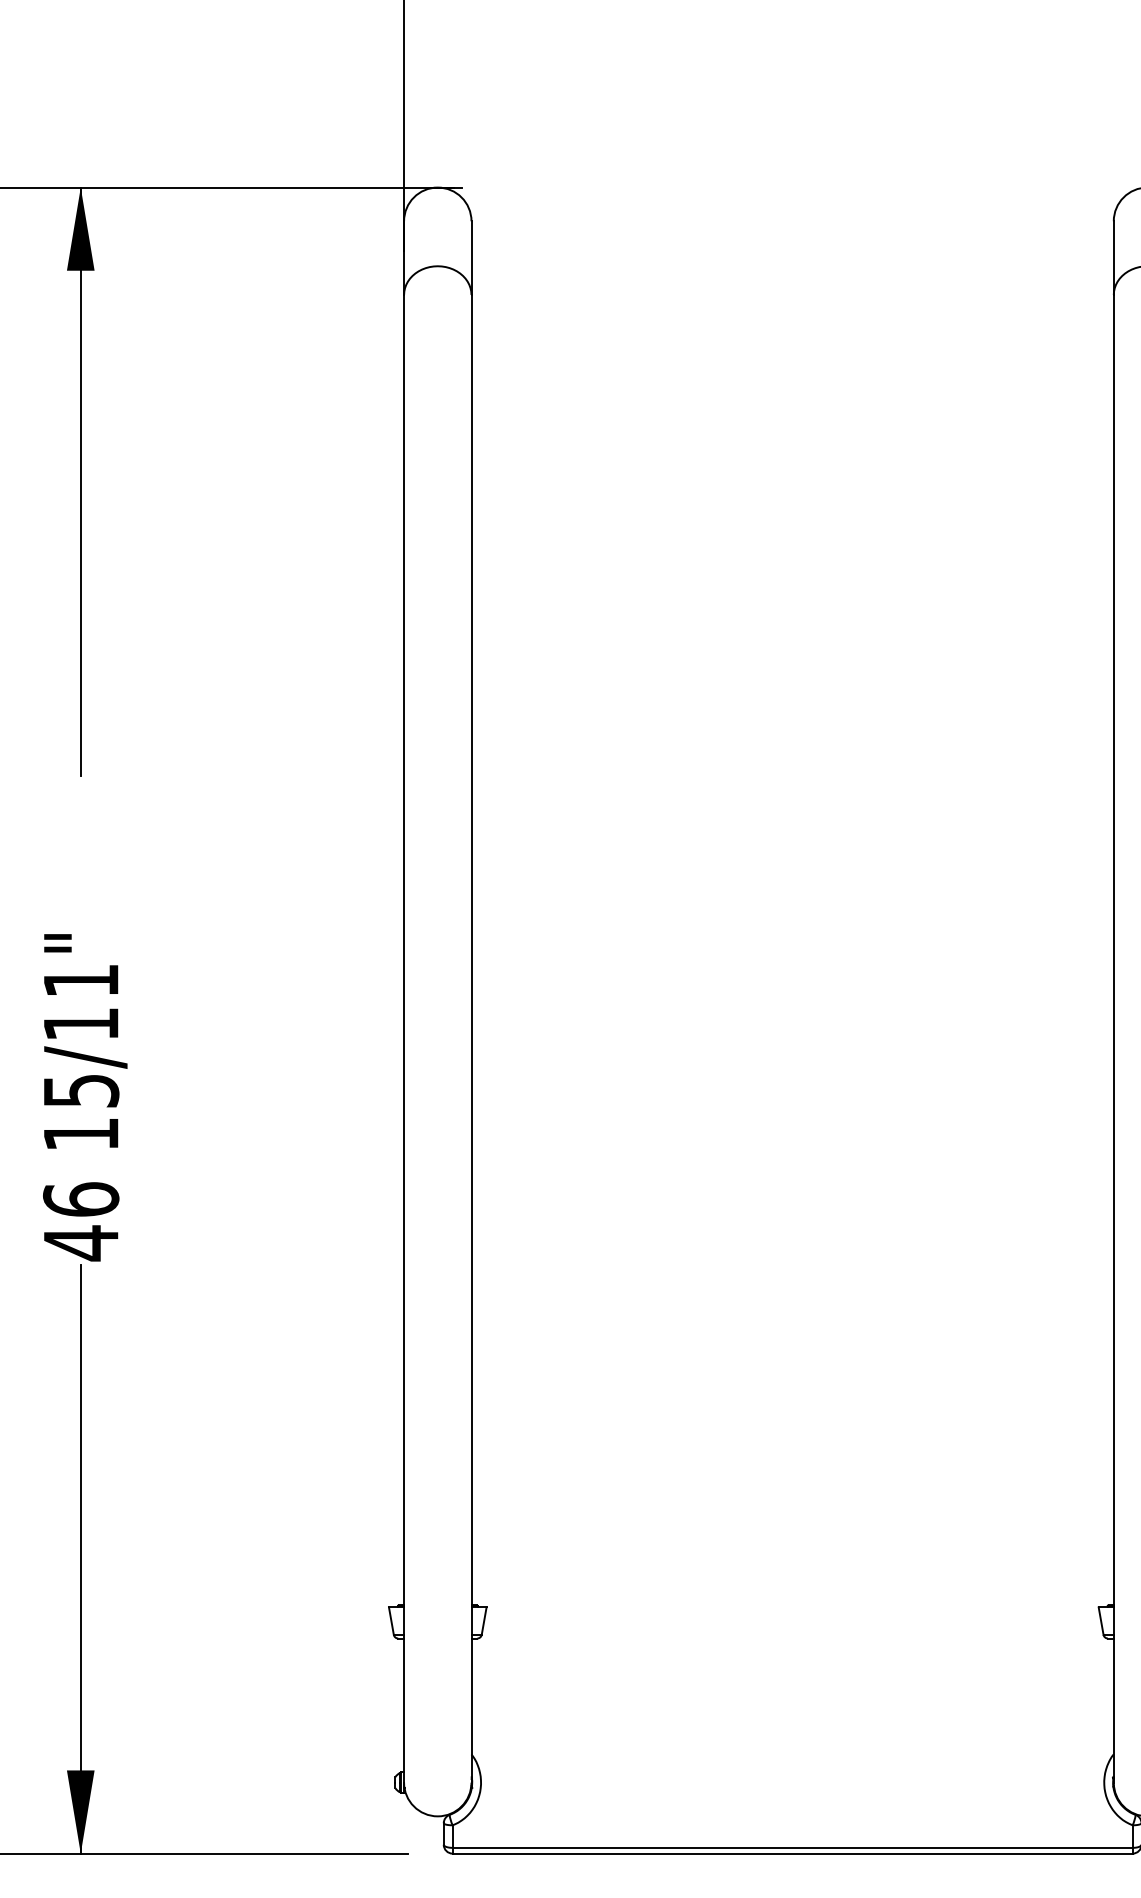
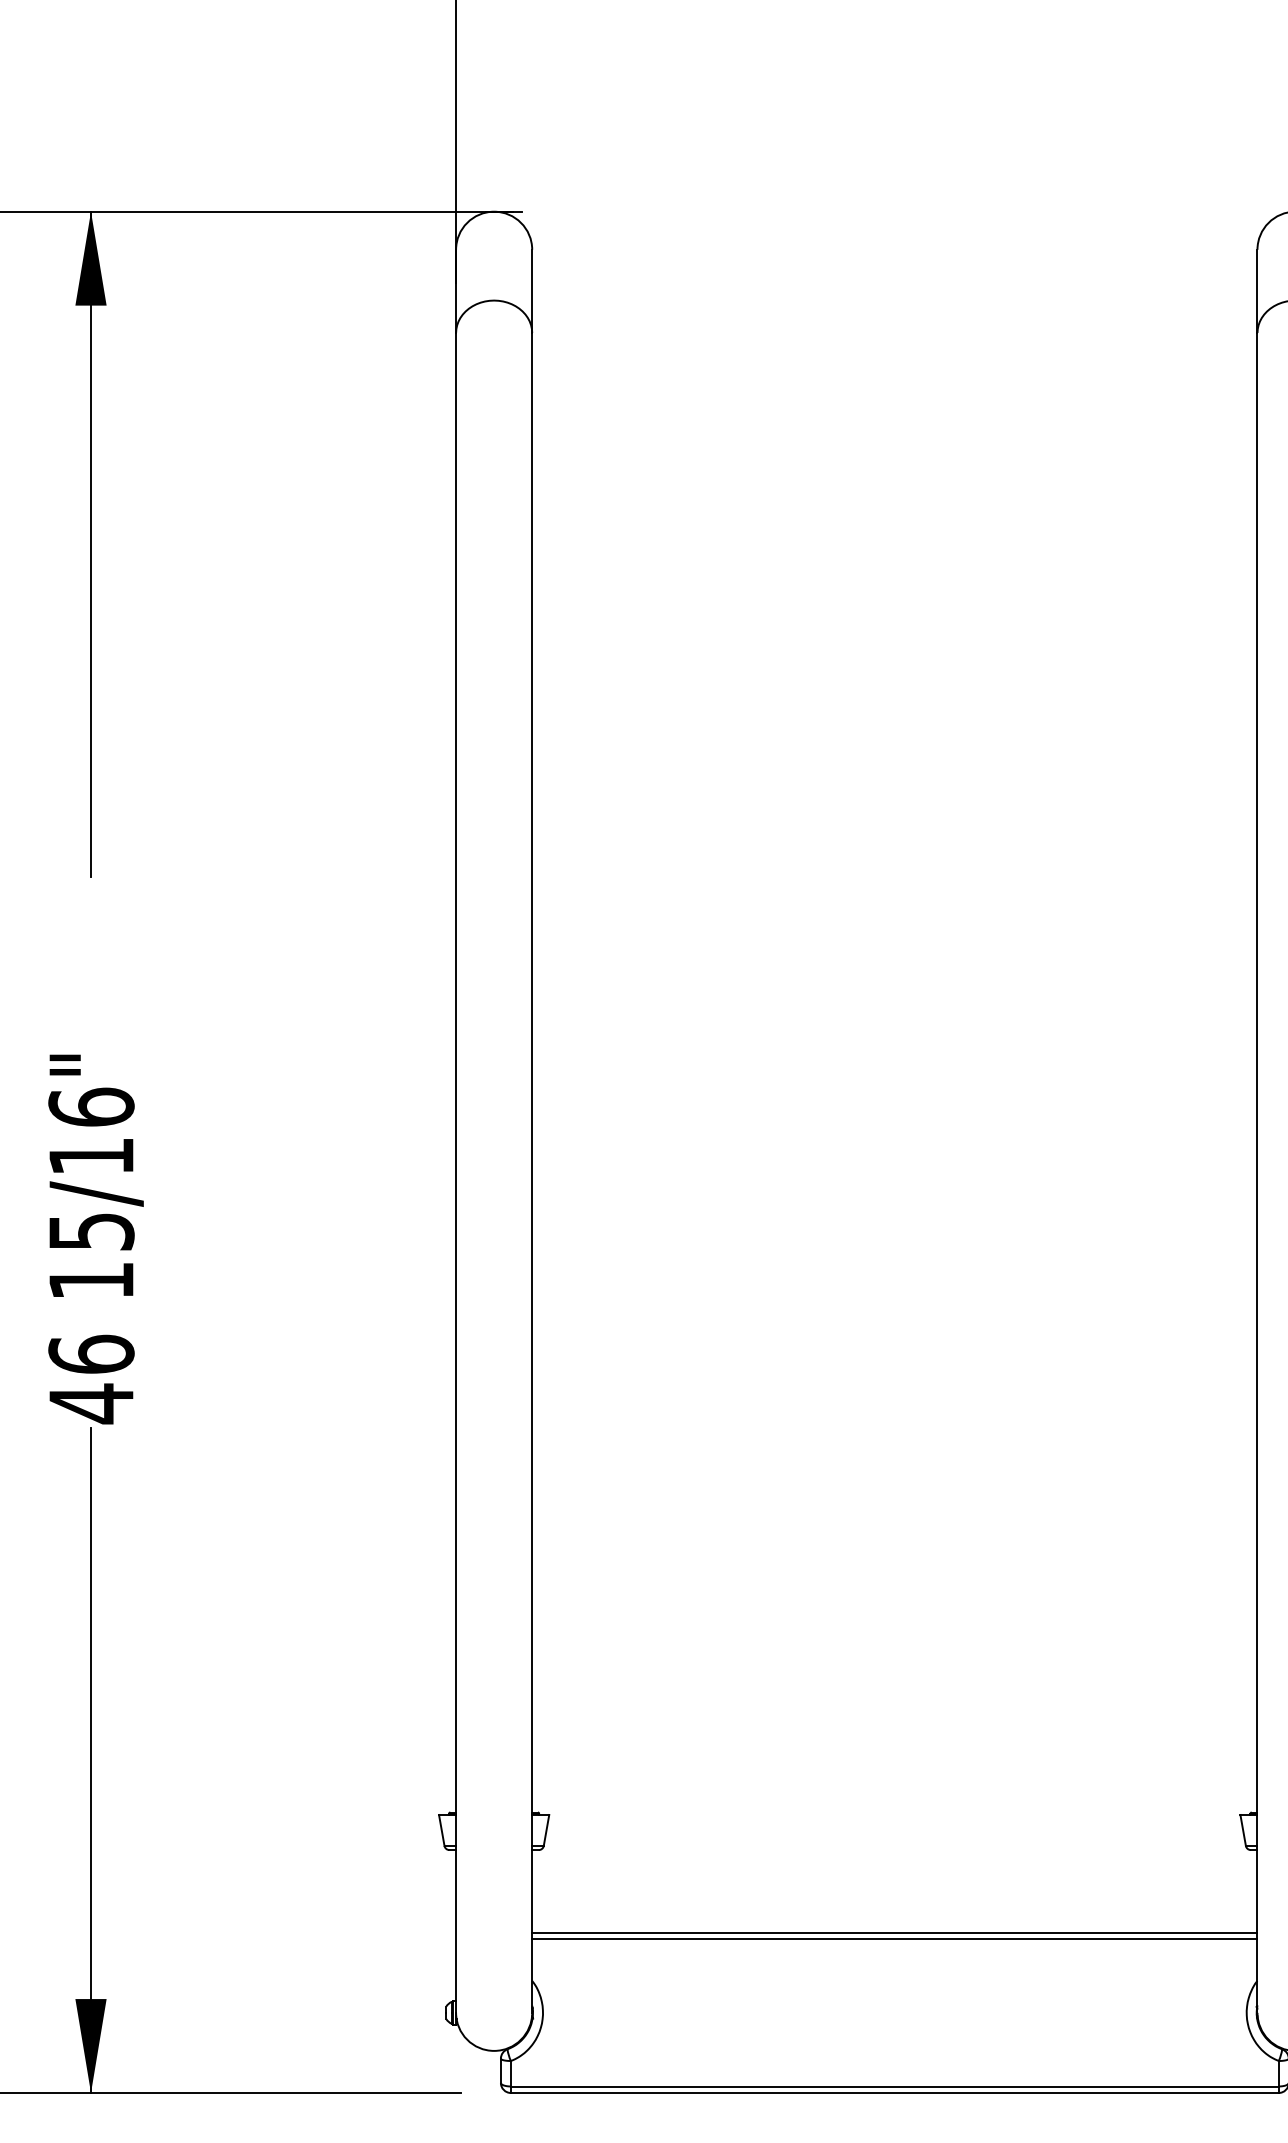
text: (81, 979) -> (91, 1106), 15/11" -> 15/16"
line: (792, 1711) -> (894, 1932), added
line: (792, 1717) -> (894, 1939), added

